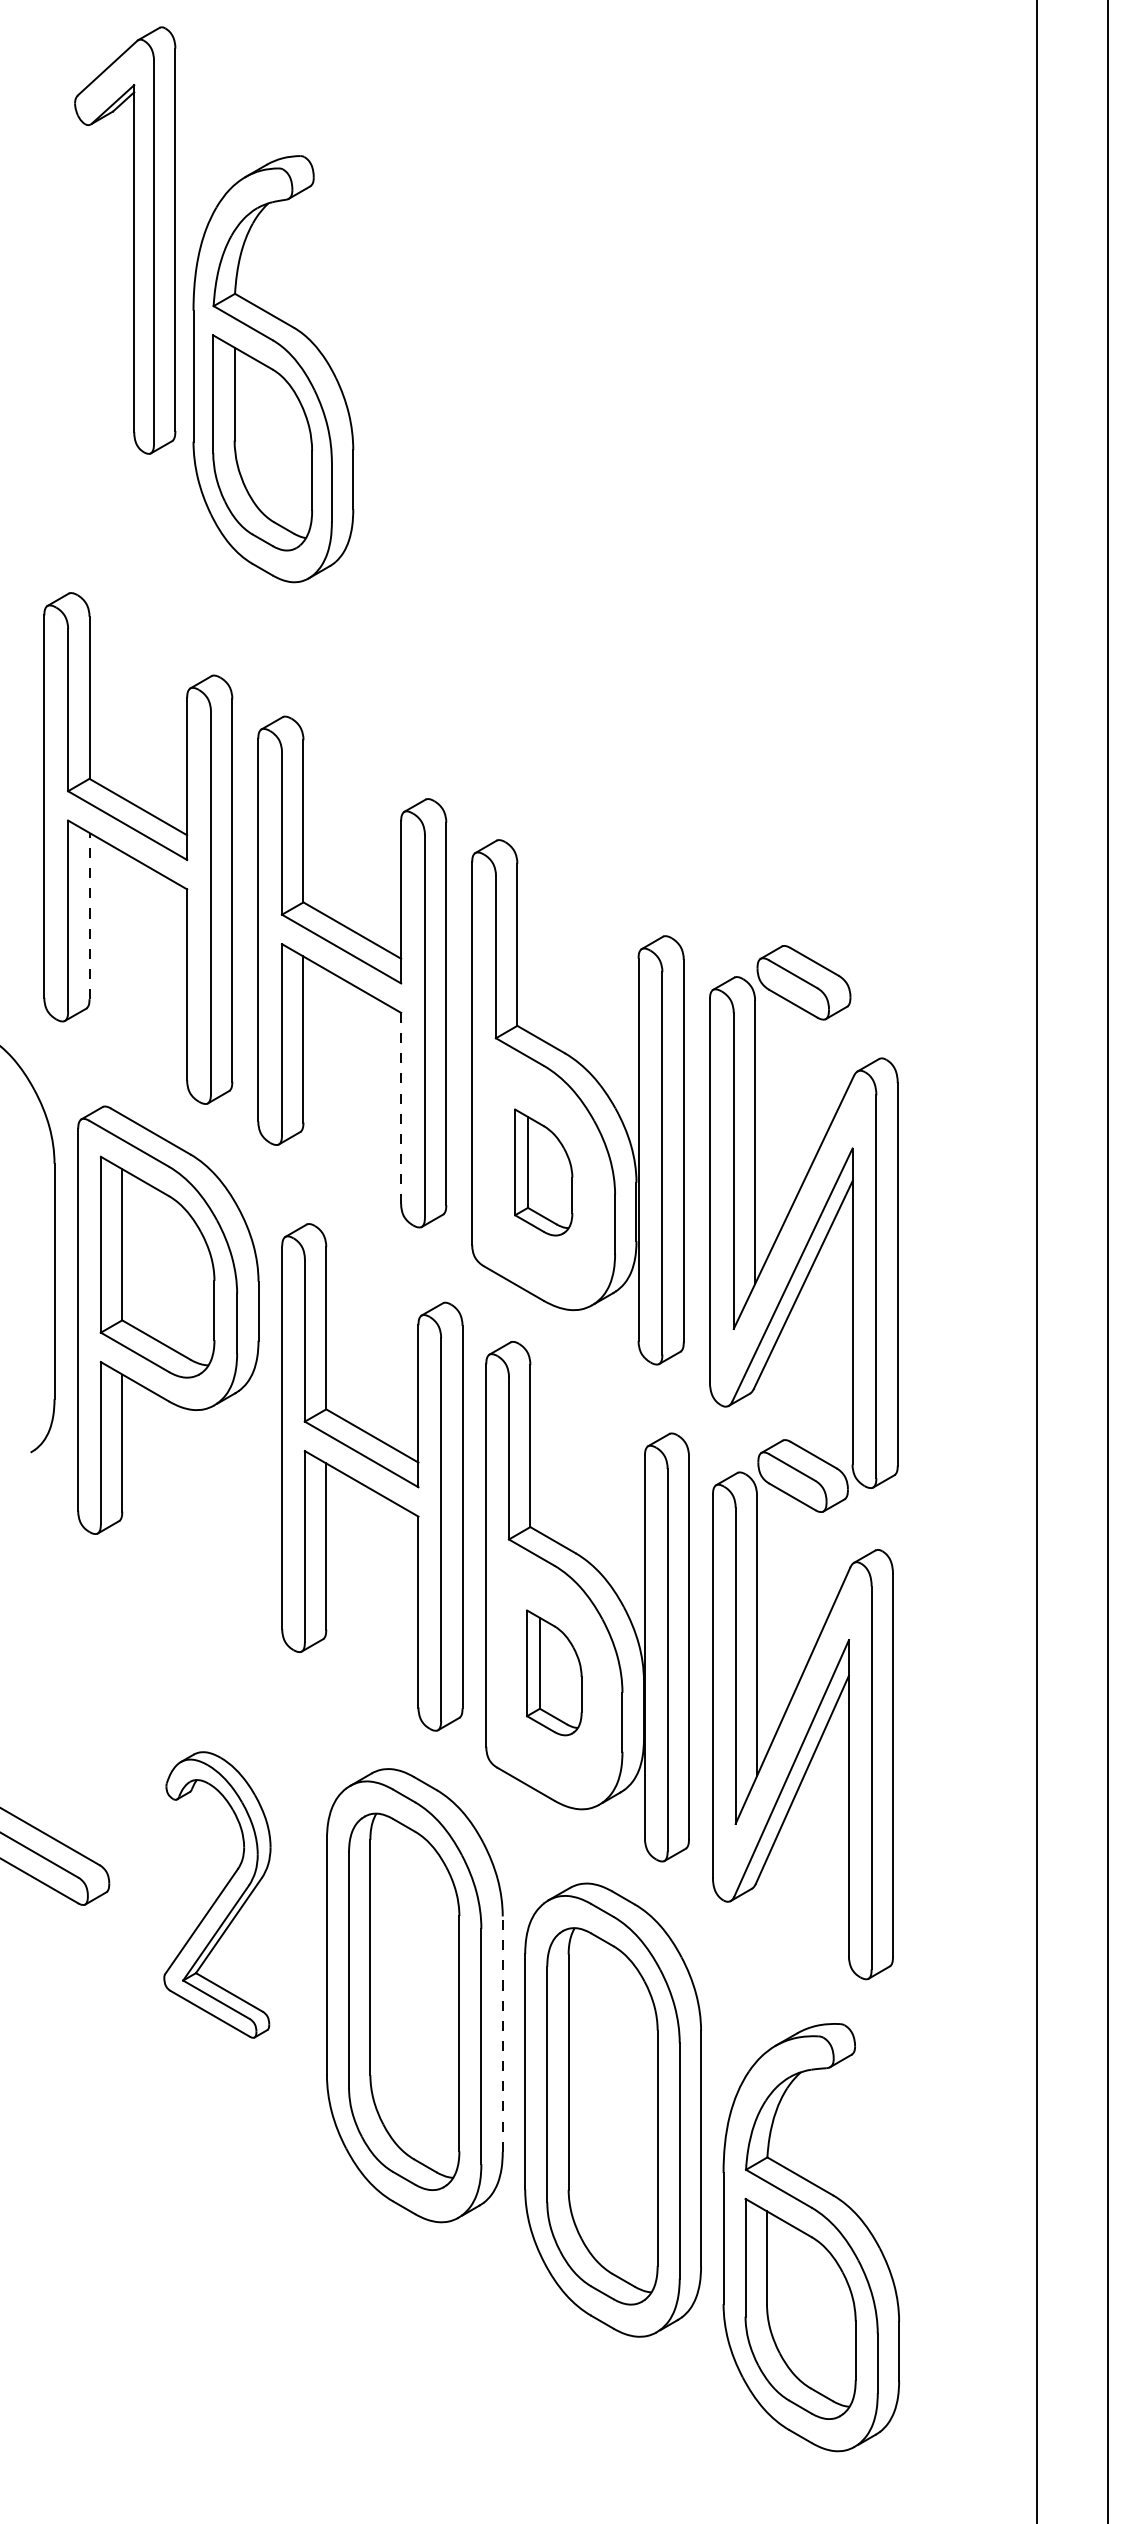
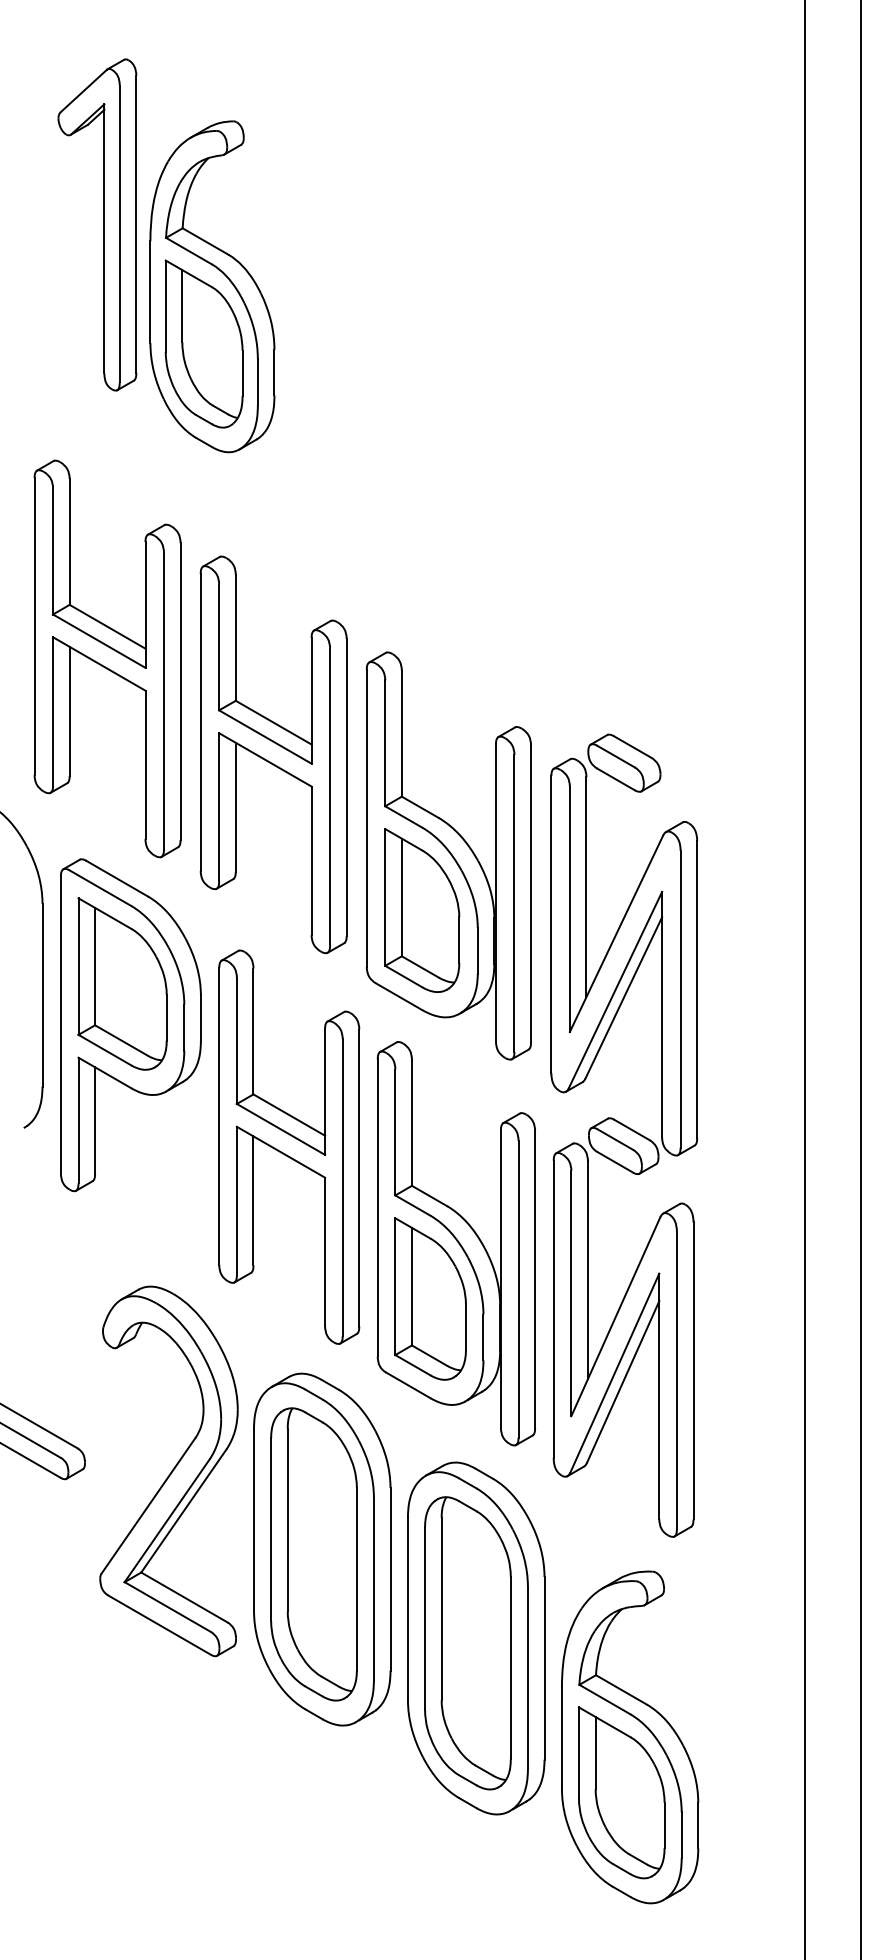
part: (125, 239) -> (97, 224), moved
line: (89, 916) -> (69, 711), dashed -> solid
line: (400, 1109) -> (311, 861), dashed -> solid
part: (543, 1172) -> (422, 910), size x1.67
part: (554, 1672) -> (430, 1298), size x1.67
part: (216, 1895) -> (168, 1471), size x1.67
line: (502, 2032) -> (390, 1578), dashed -> solid

